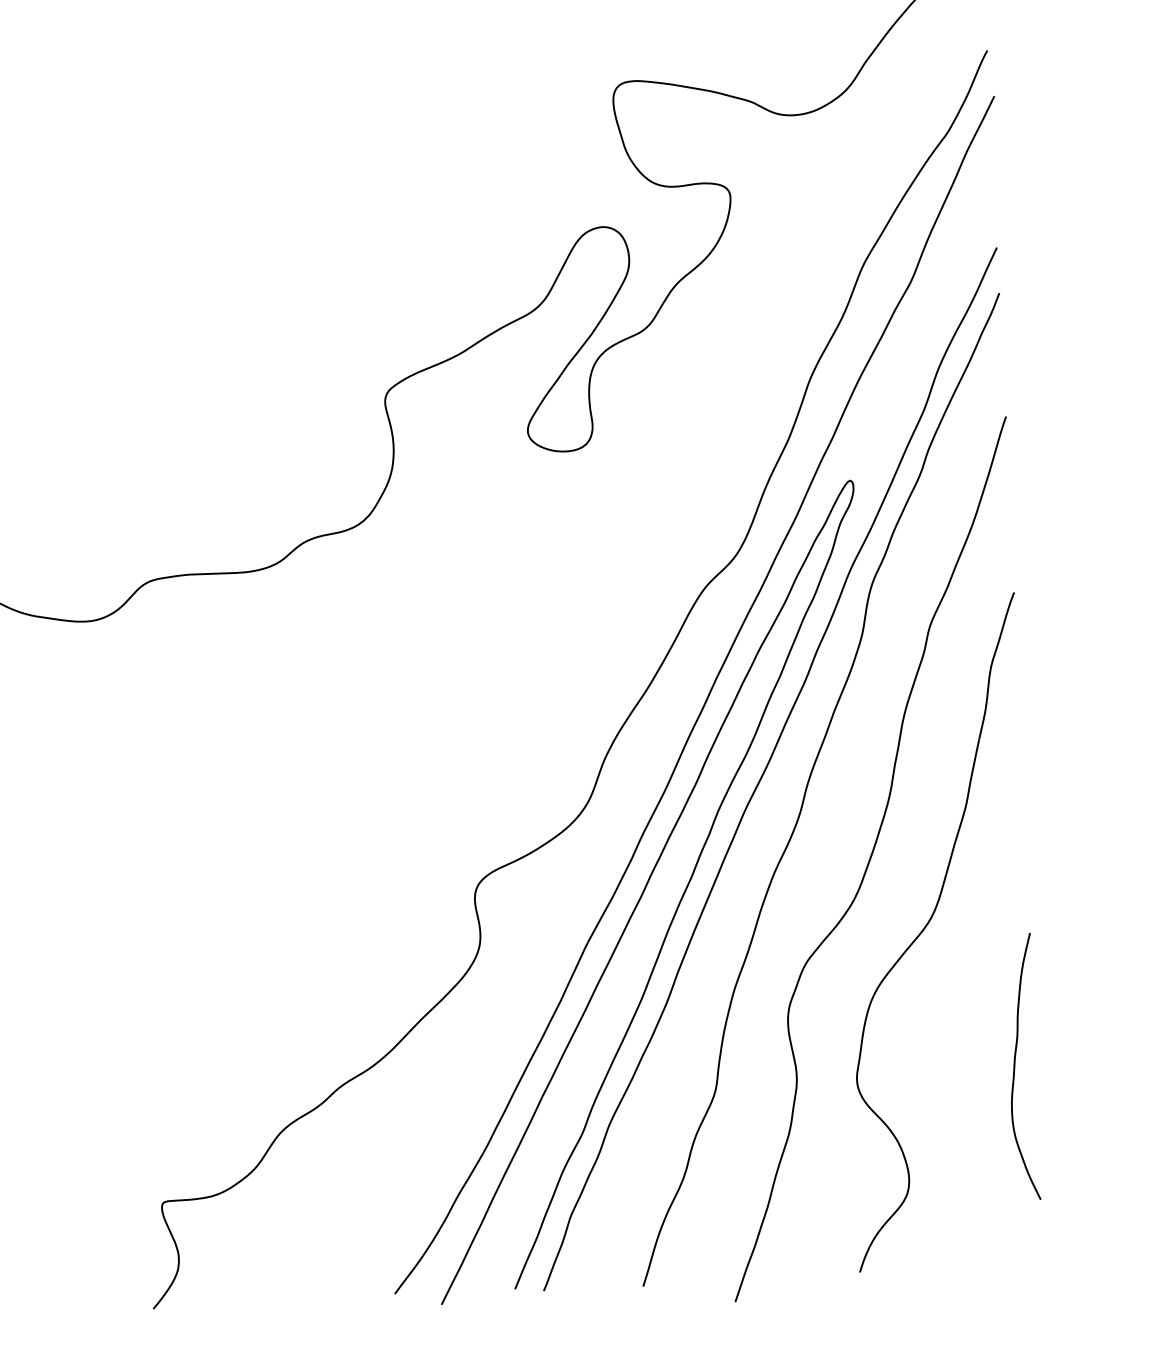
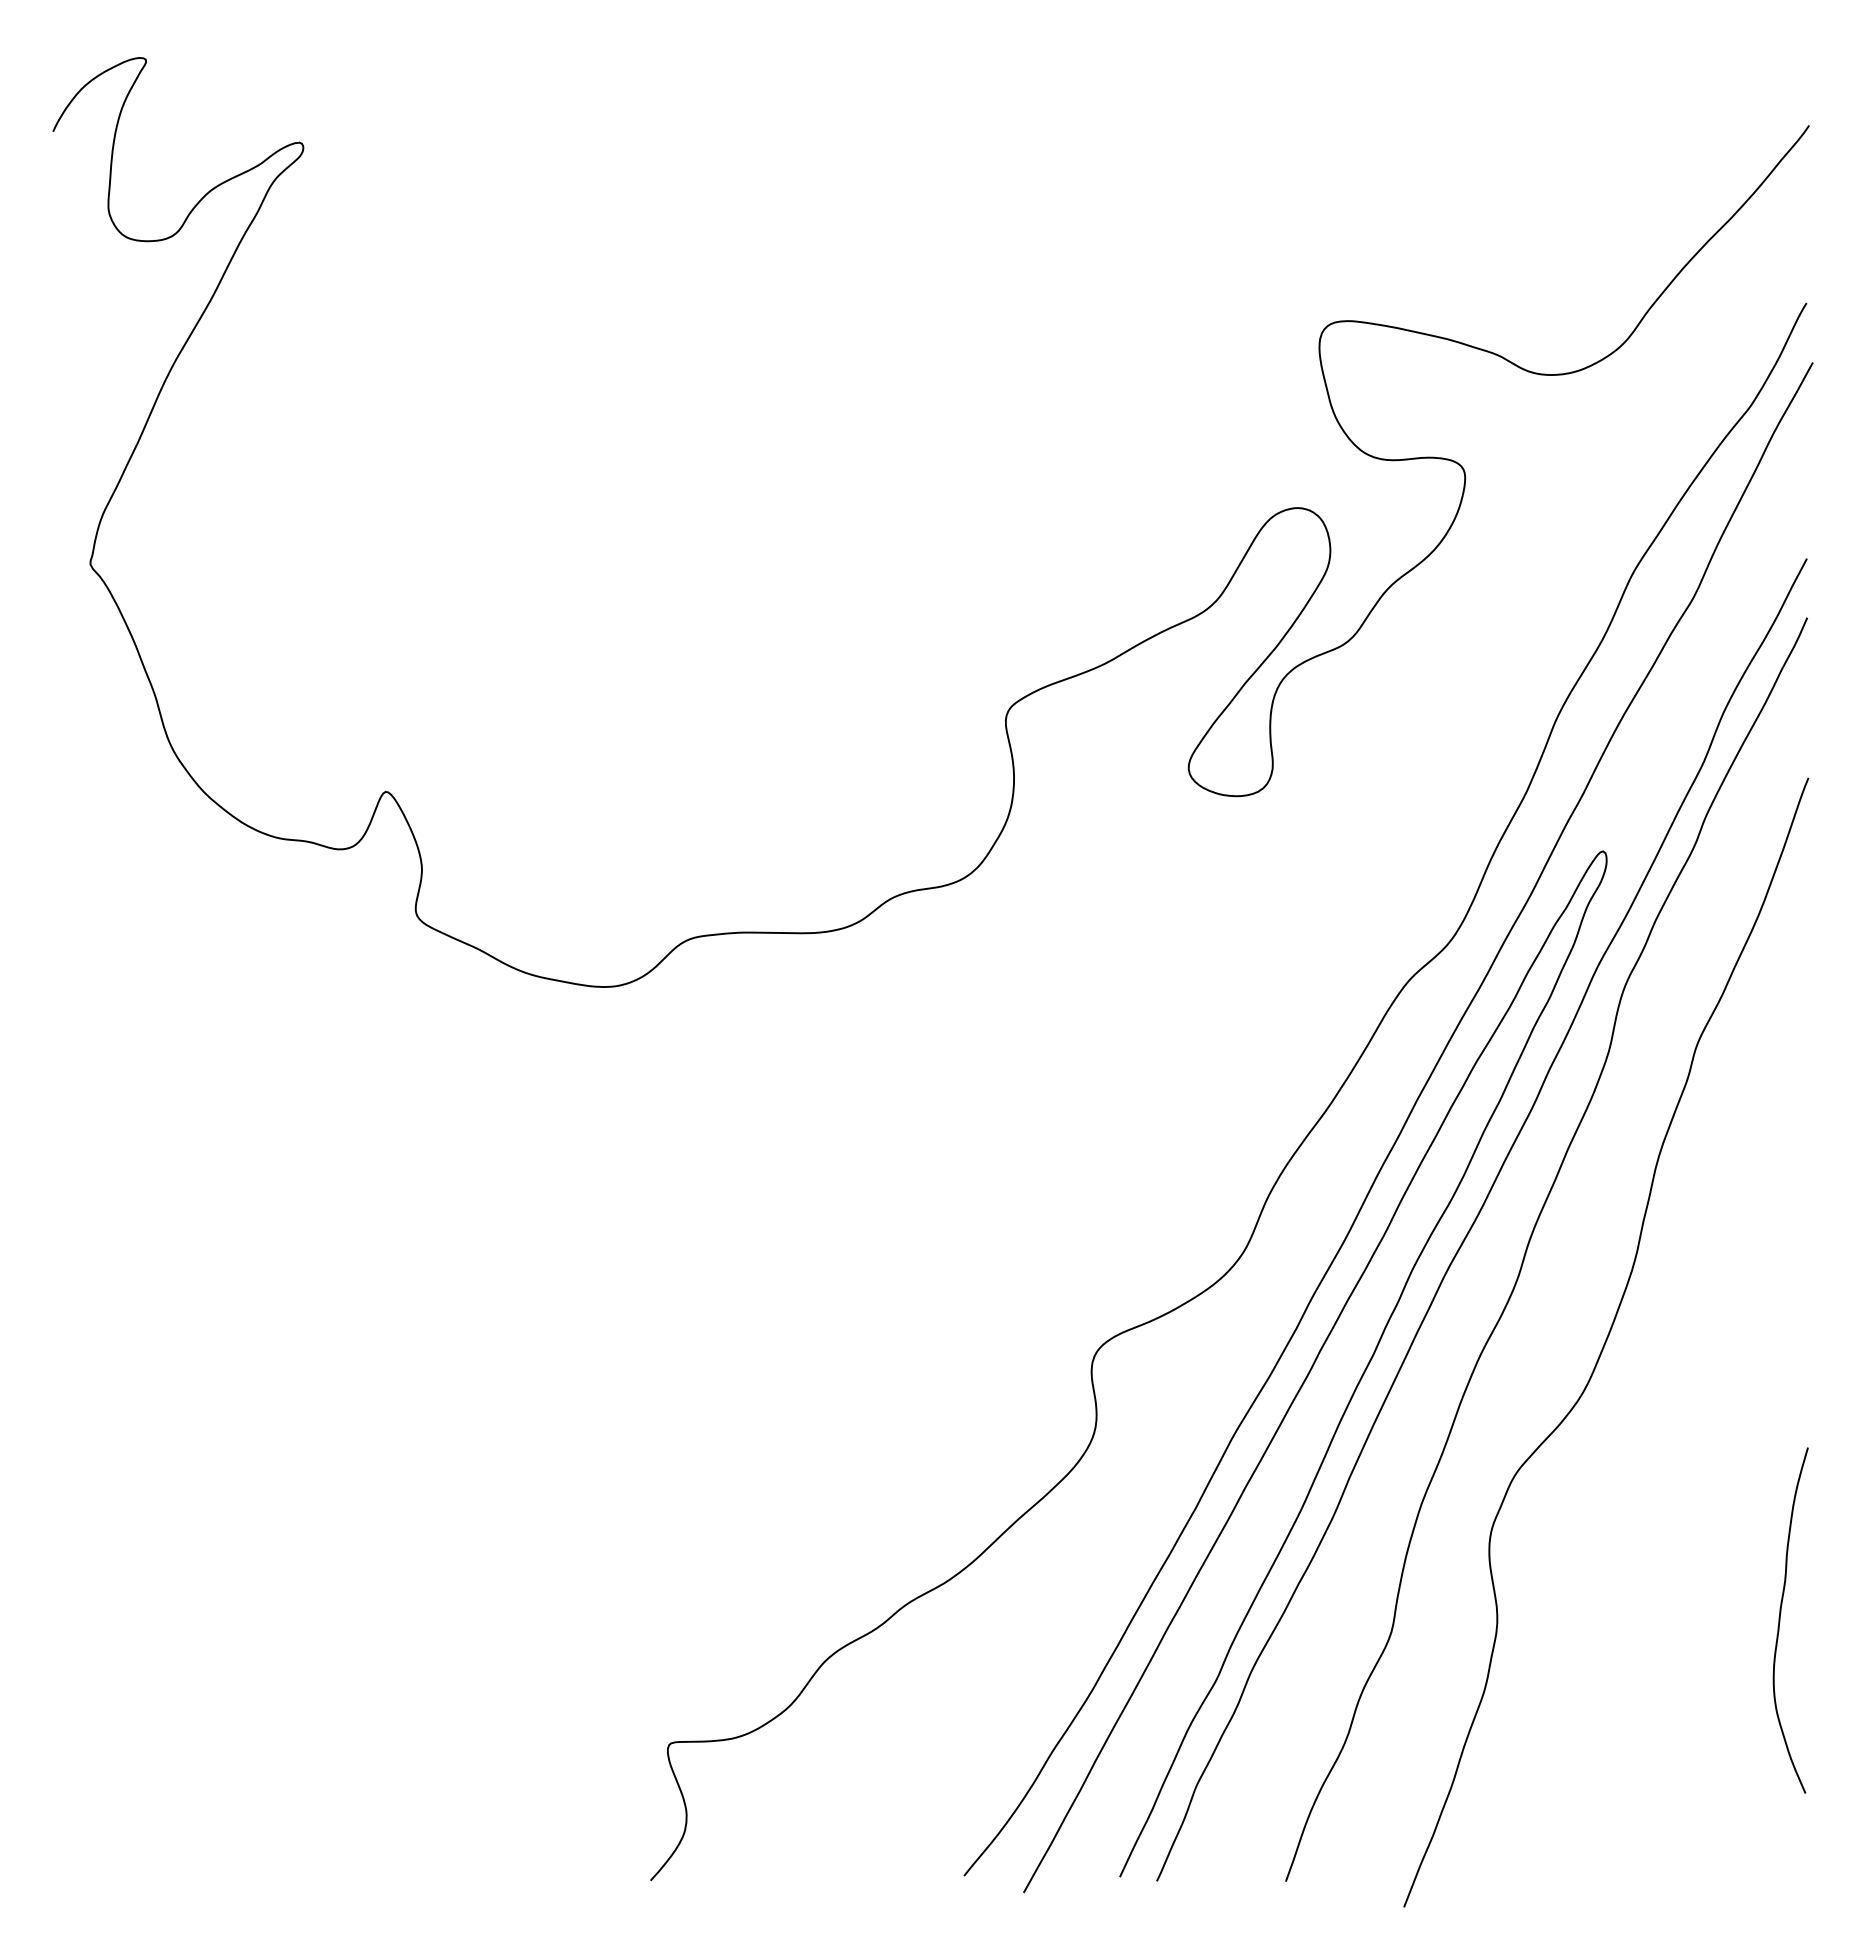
part: (926, 926) -> (1674, 1433), removed

